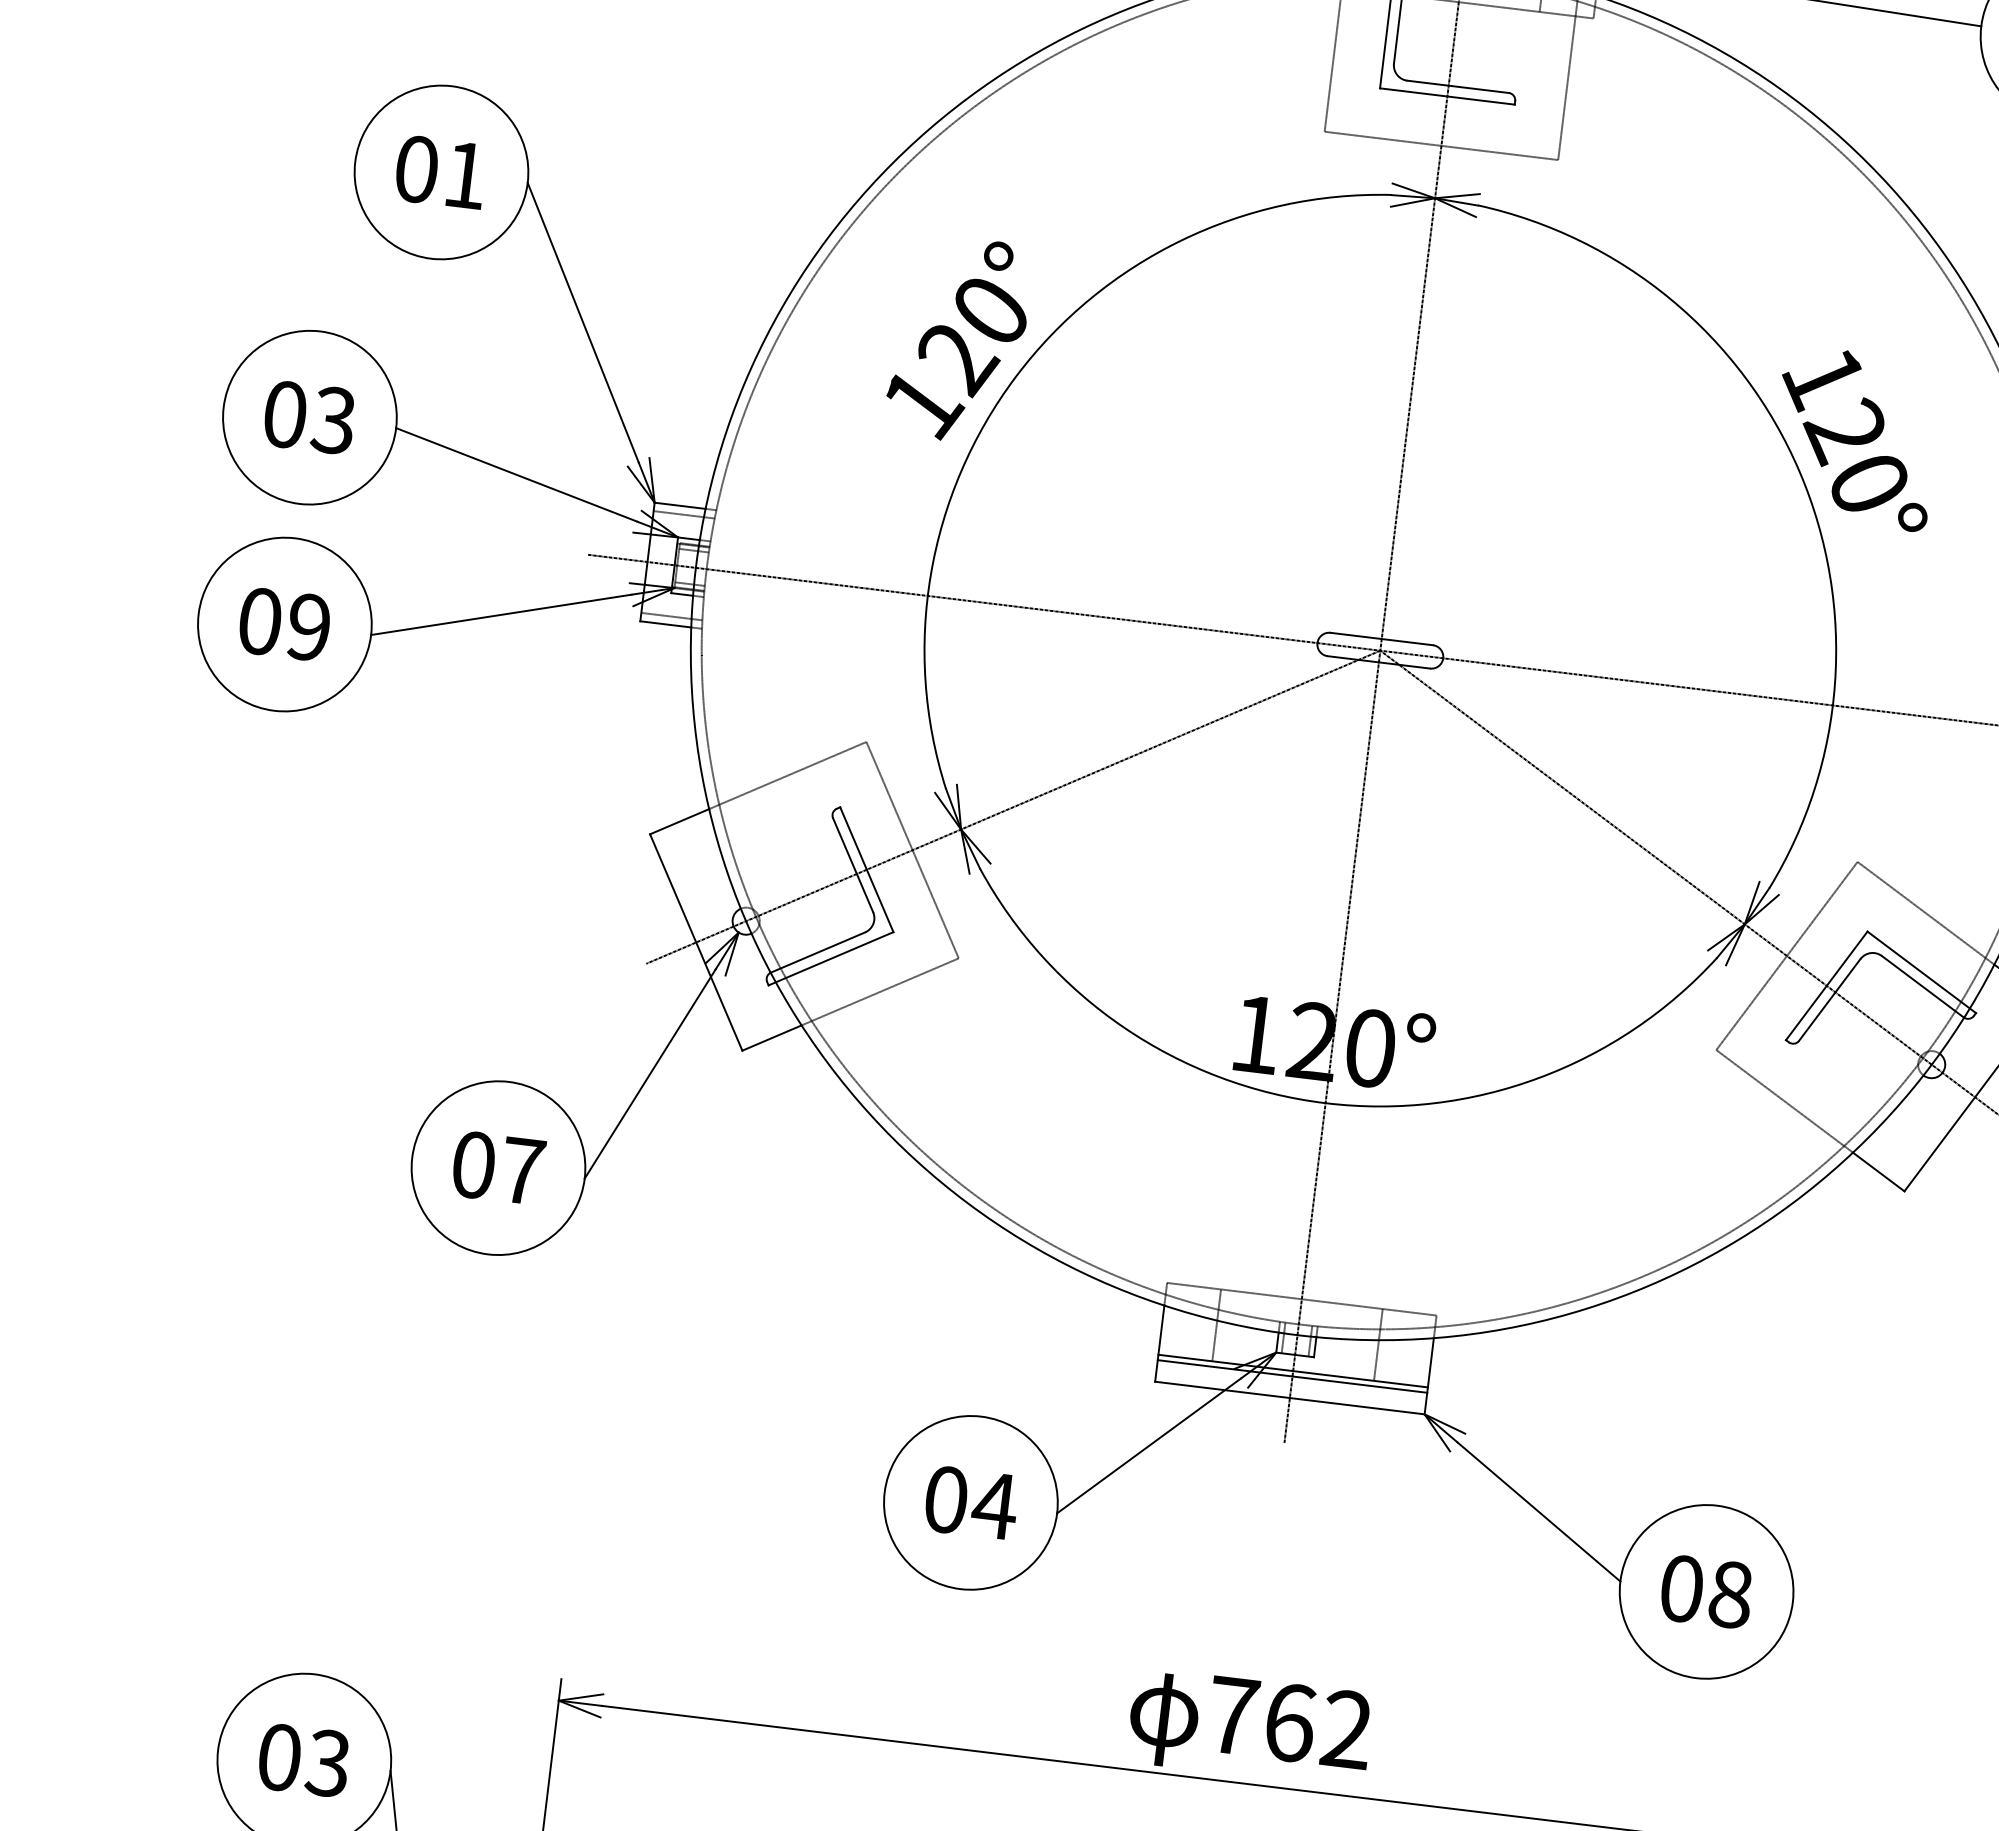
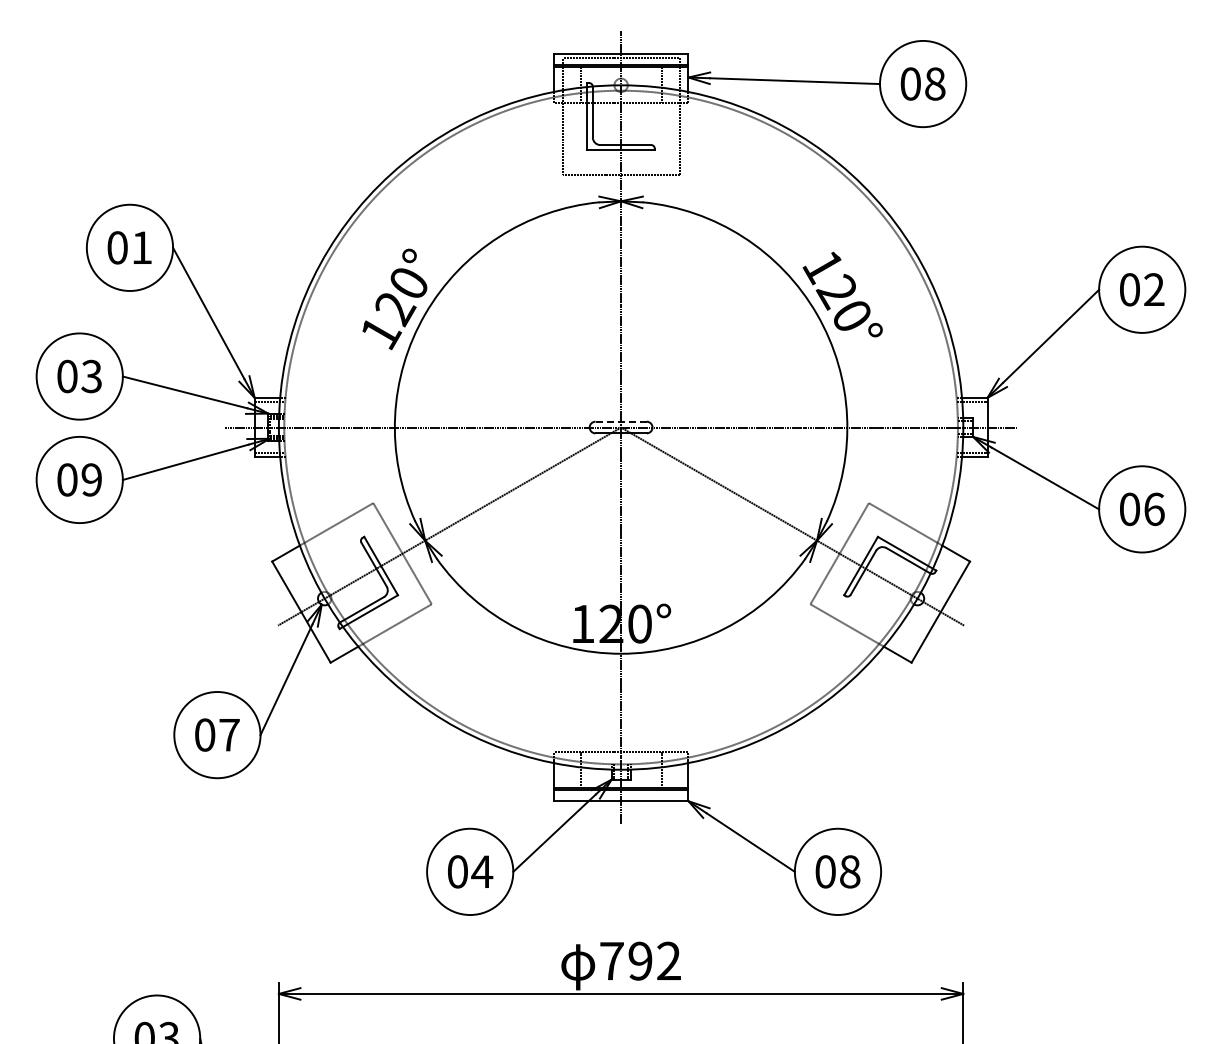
line: (1382, 638) -> (621, 421), solid -> dashed
text: (1290, 1721) -> (640, 960), 762 -> 792

